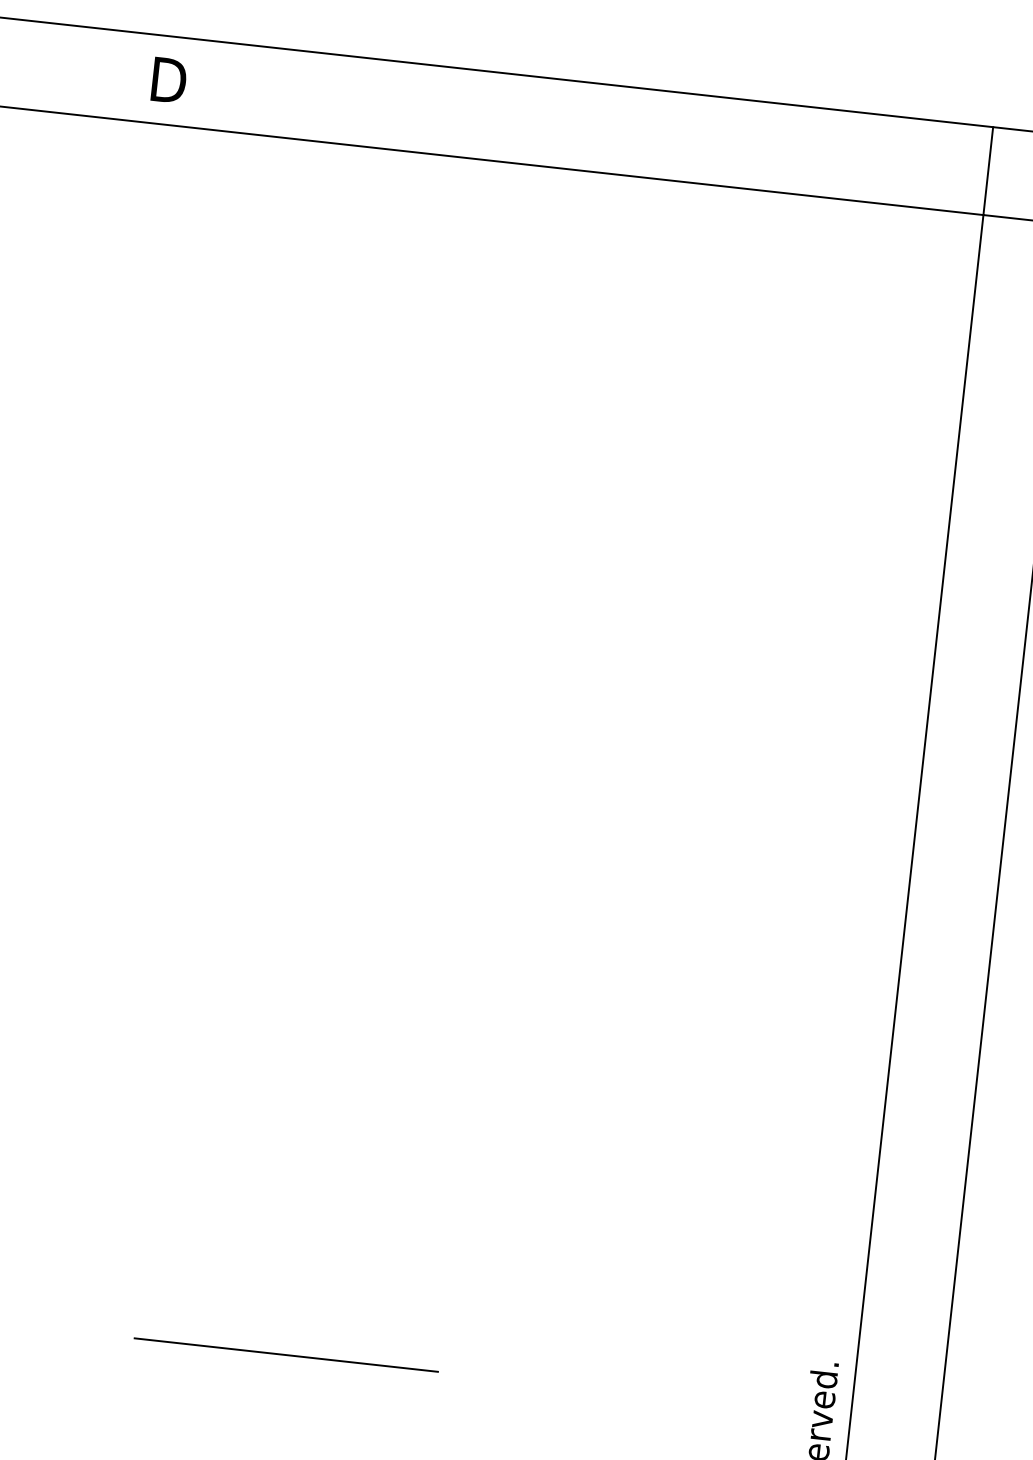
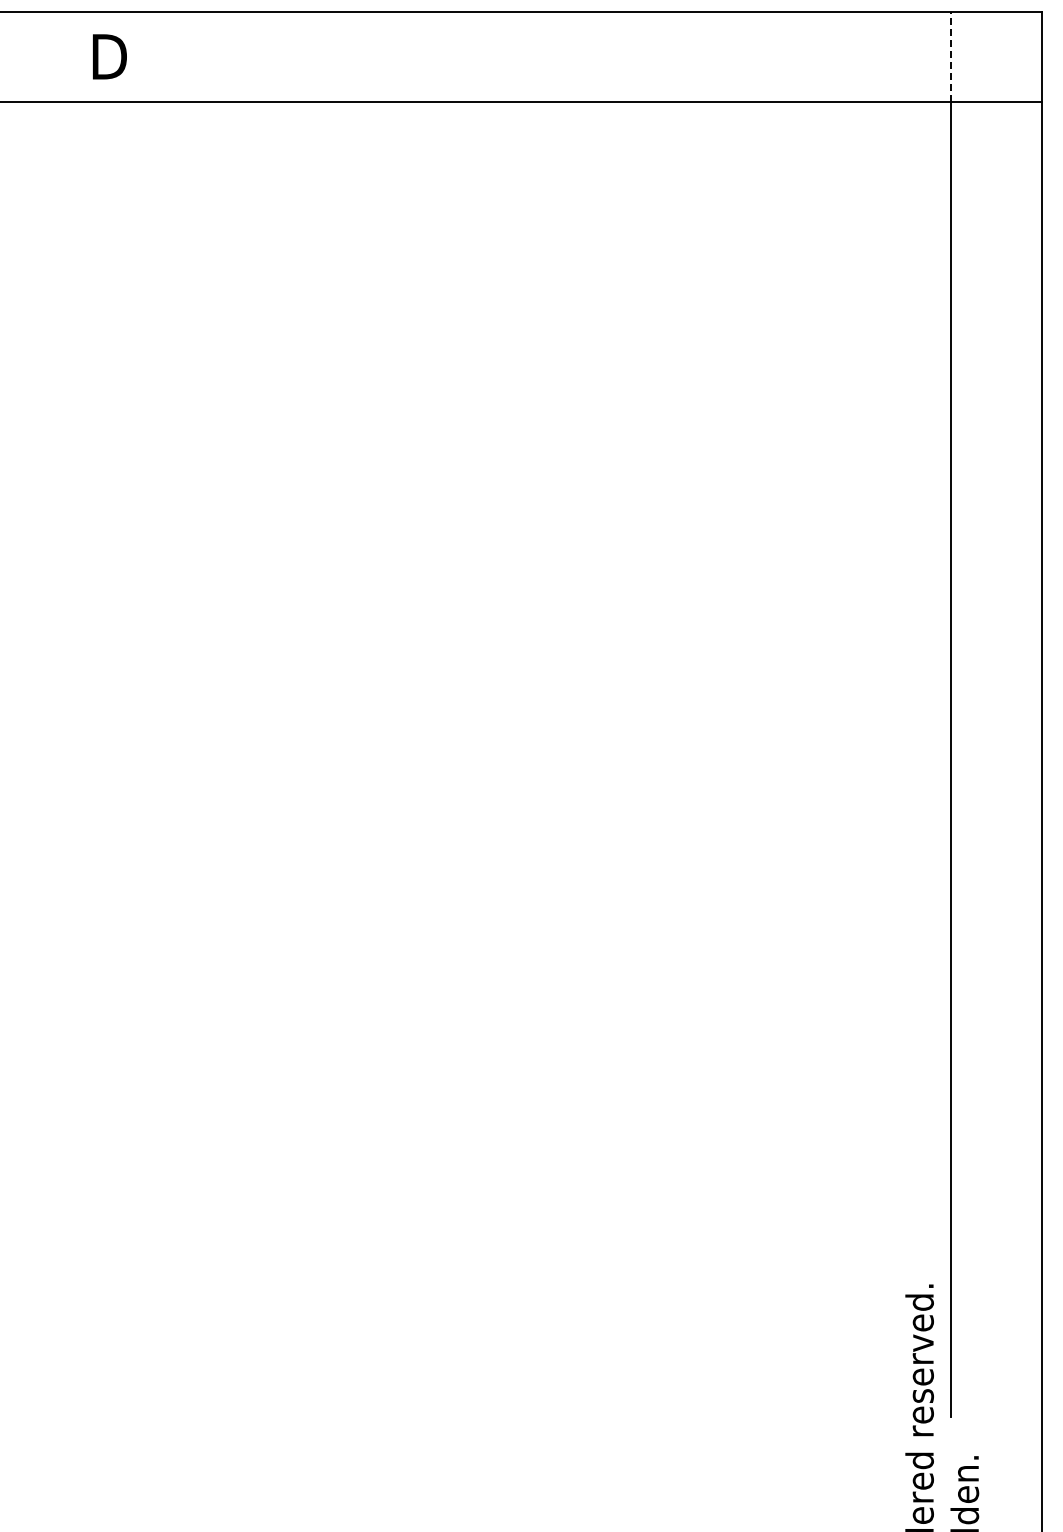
line: (988, 170) -> (951, 56), solid -> dashed
line: (286, 1354) -> (371, 1337), removed

